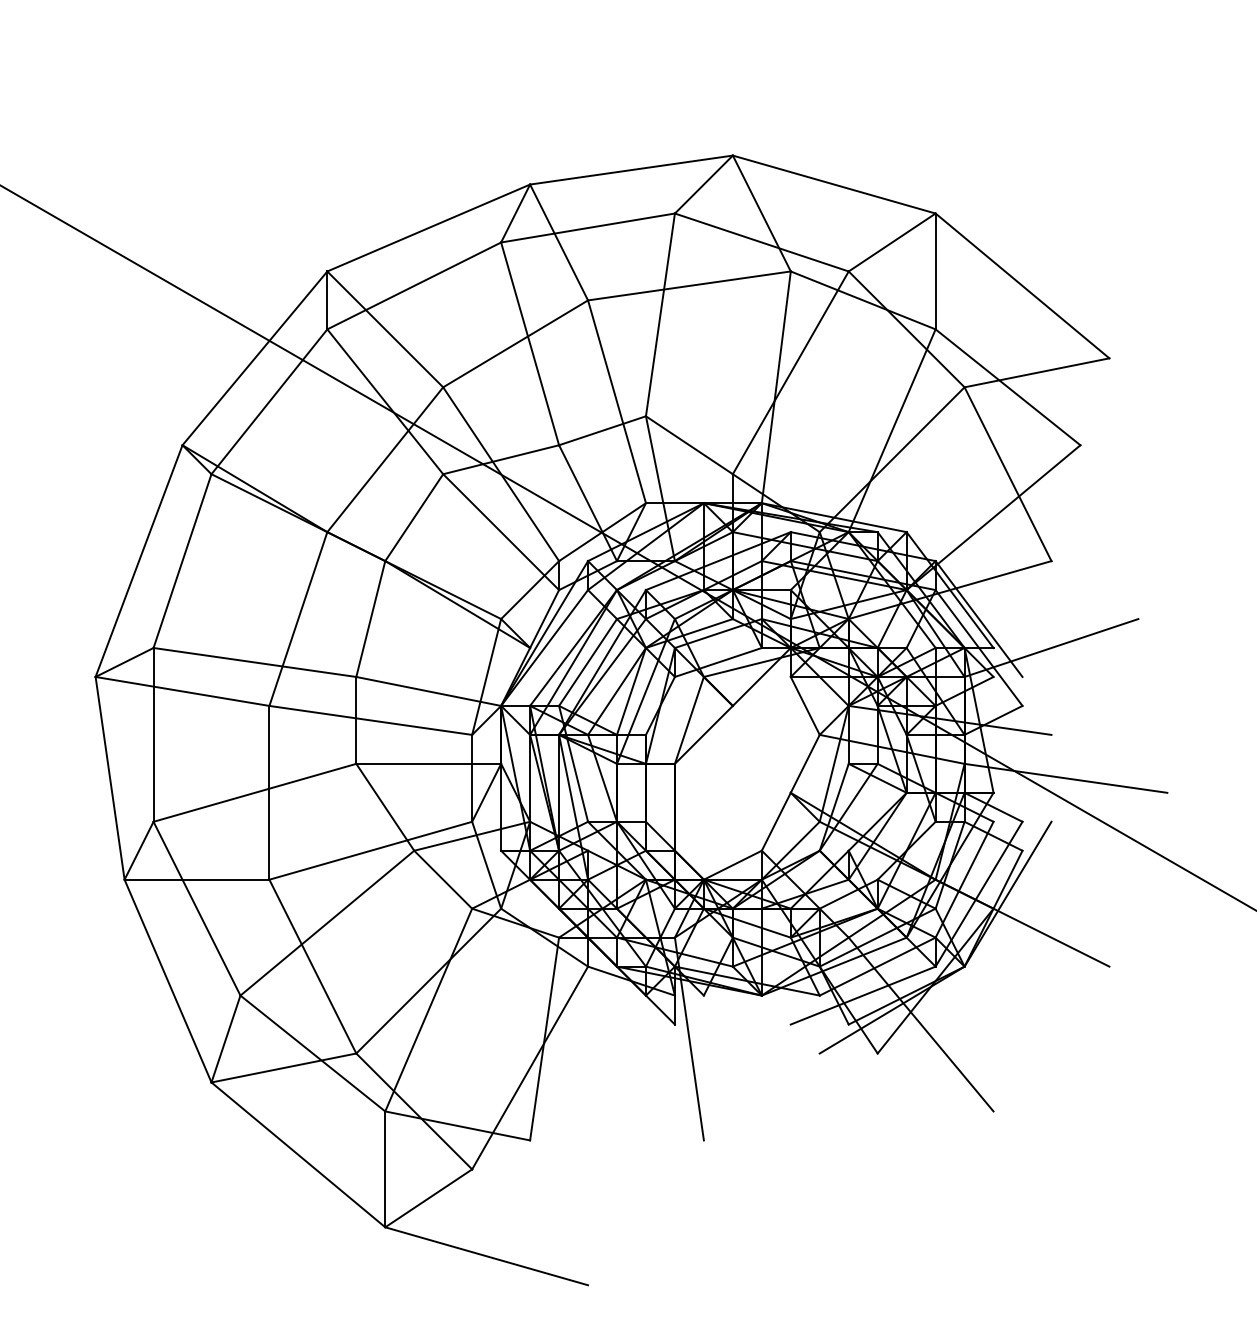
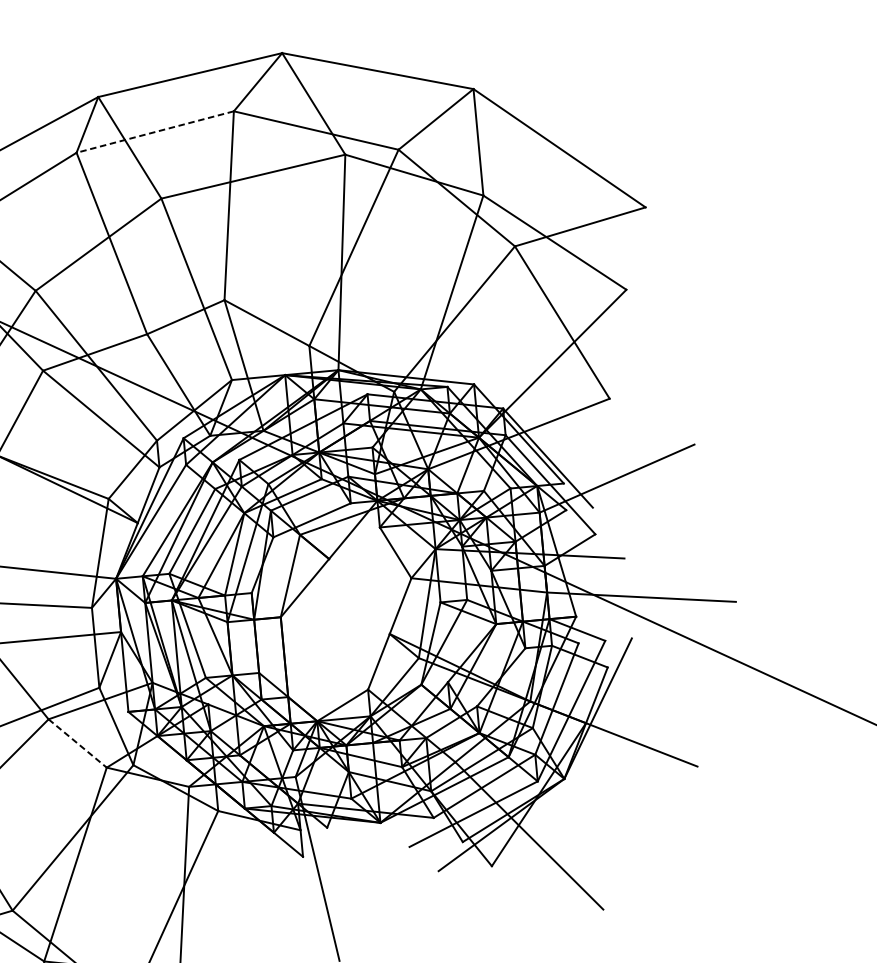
line: (587, 228) -> (154, 132), solid -> dashed
line: (443, 879) -> (77, 743), solid -> dashed

